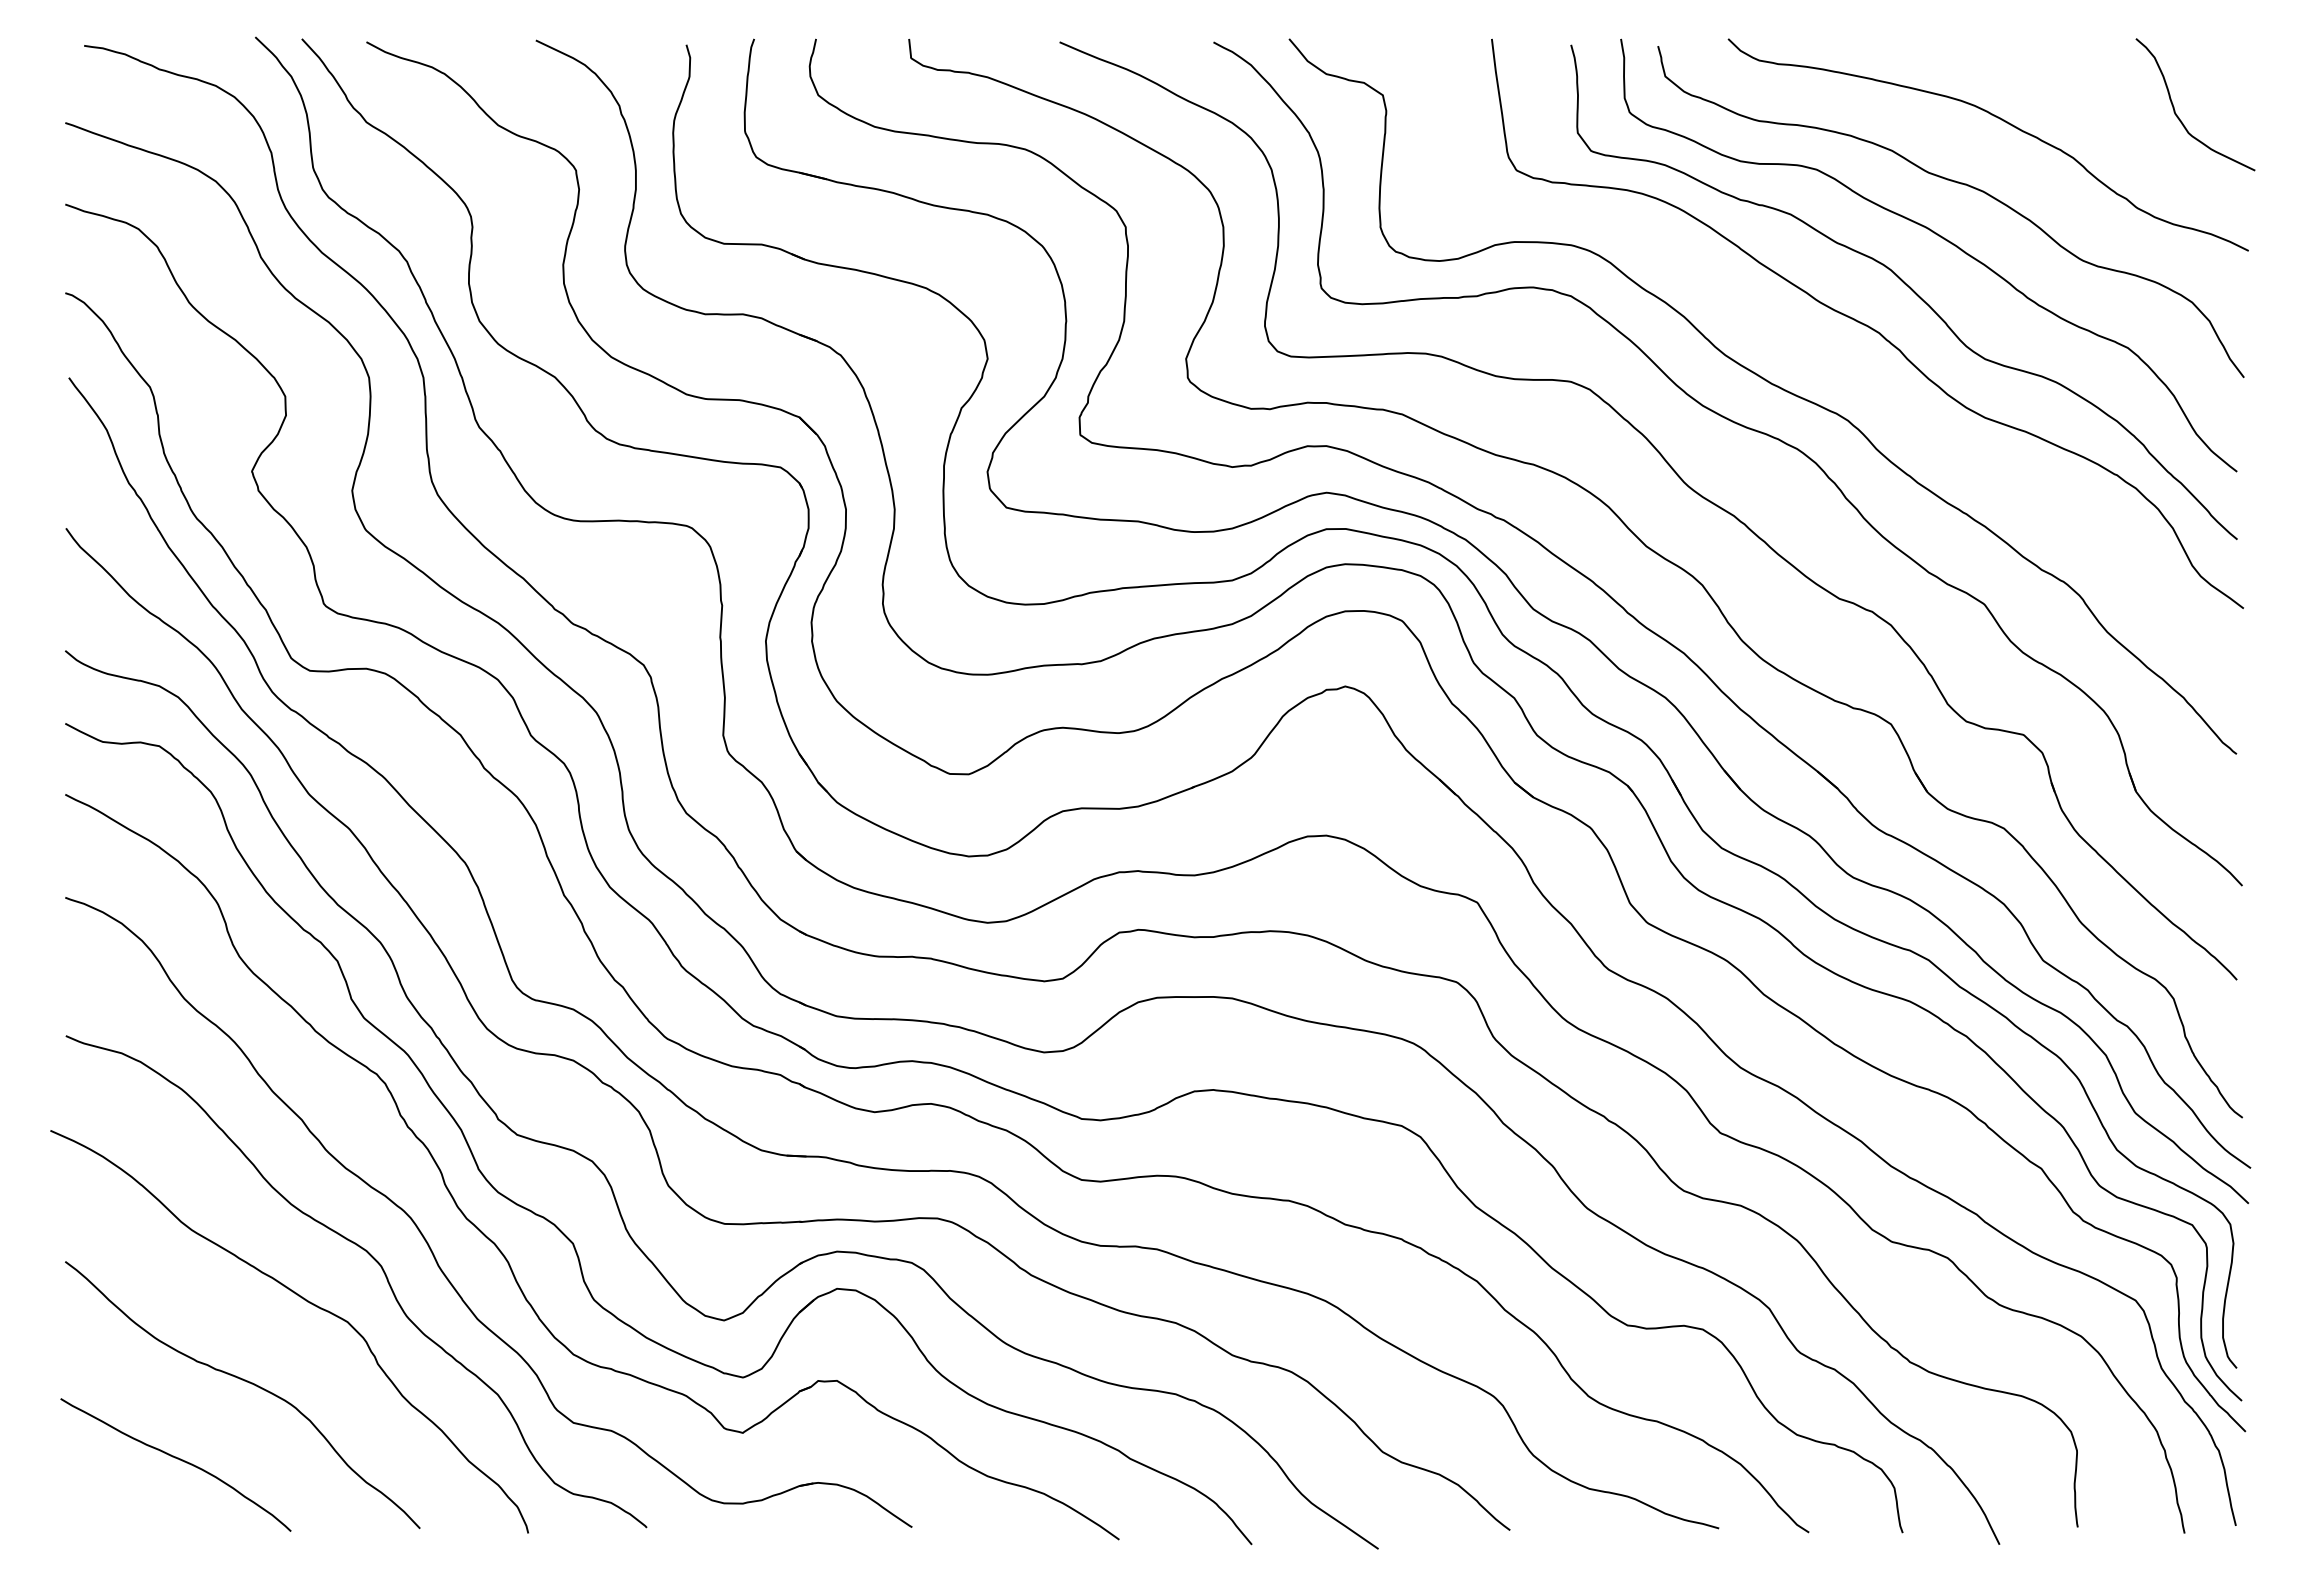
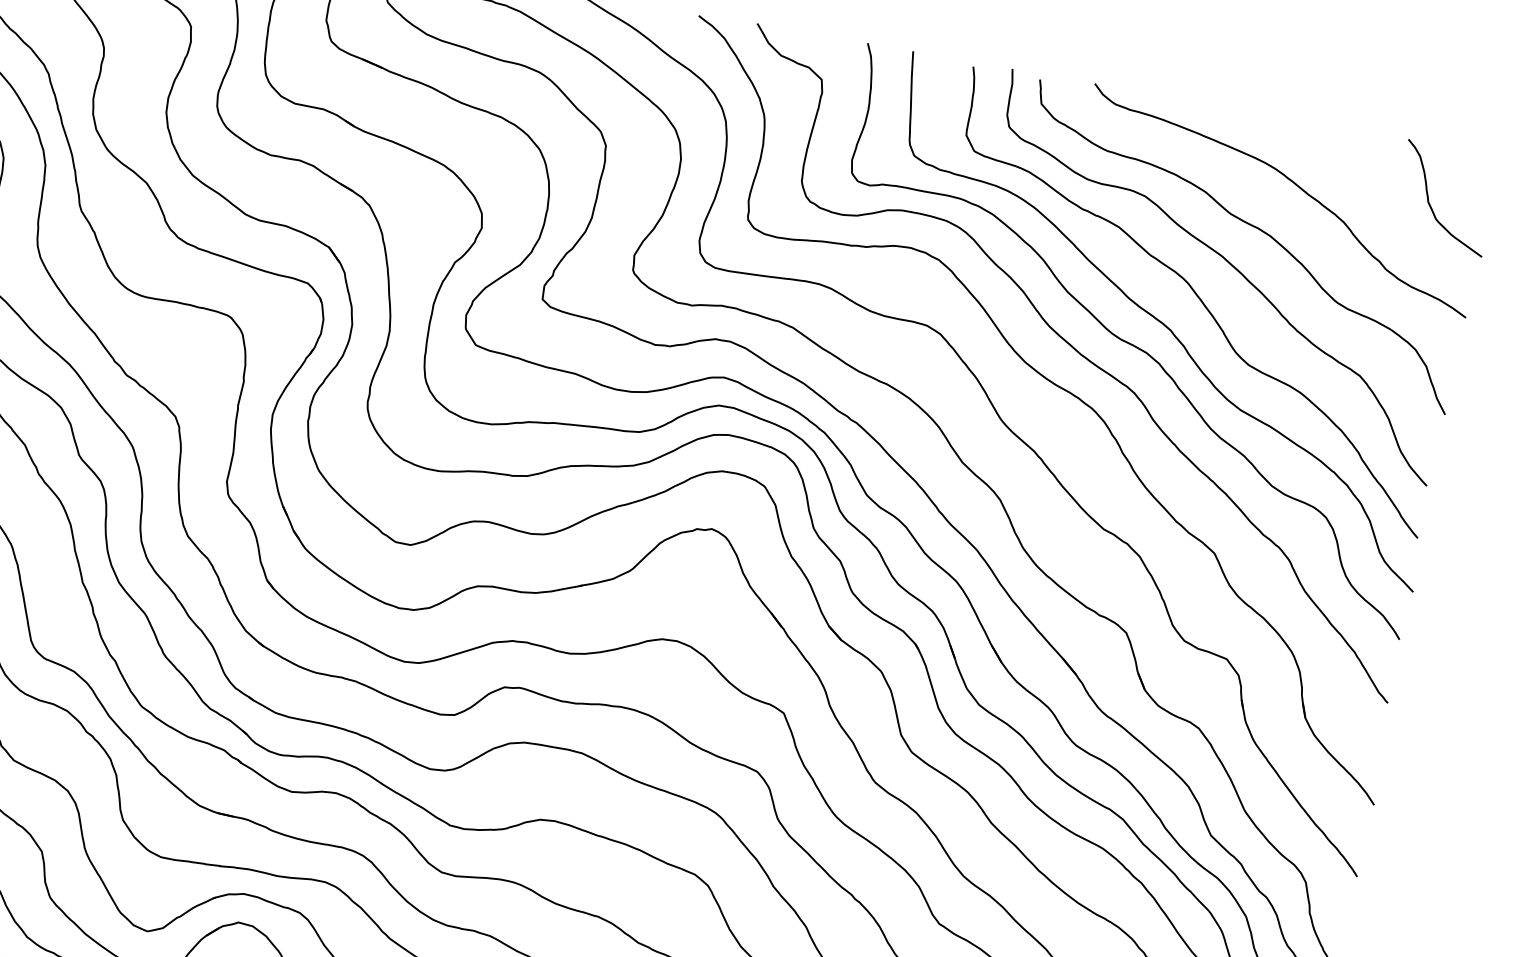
curve: (1833, 358) -> (1132, 343), added

